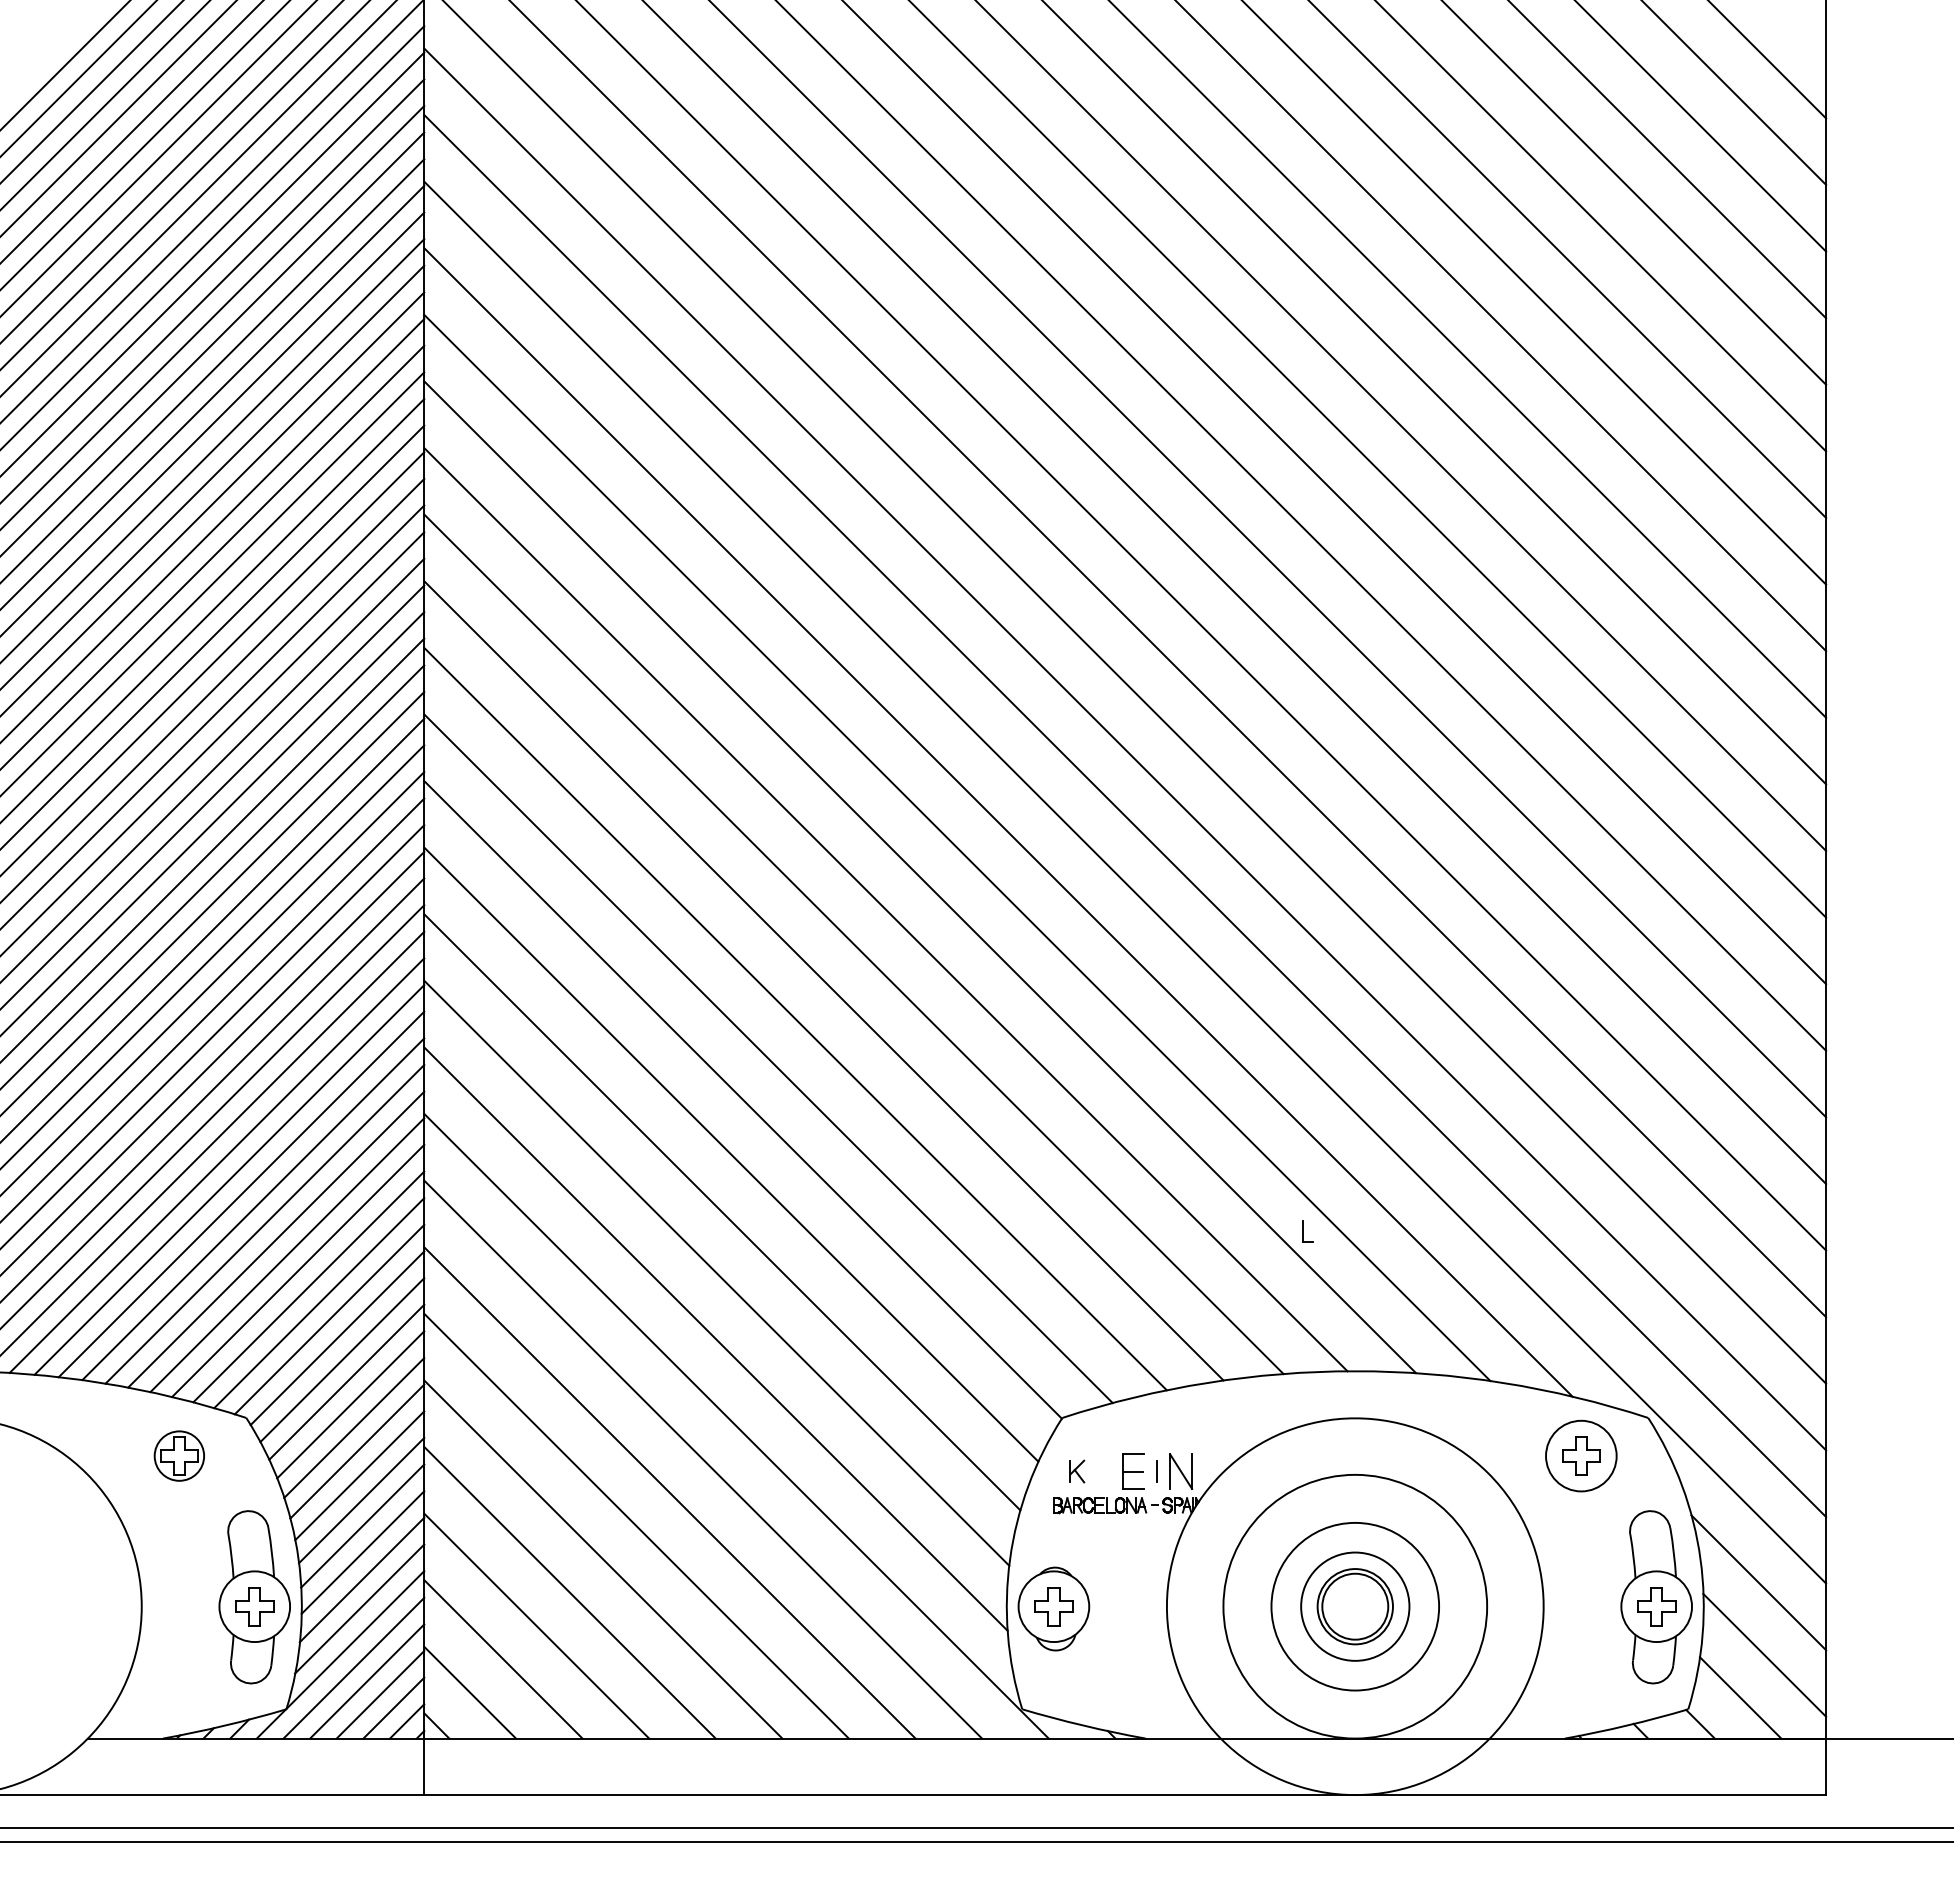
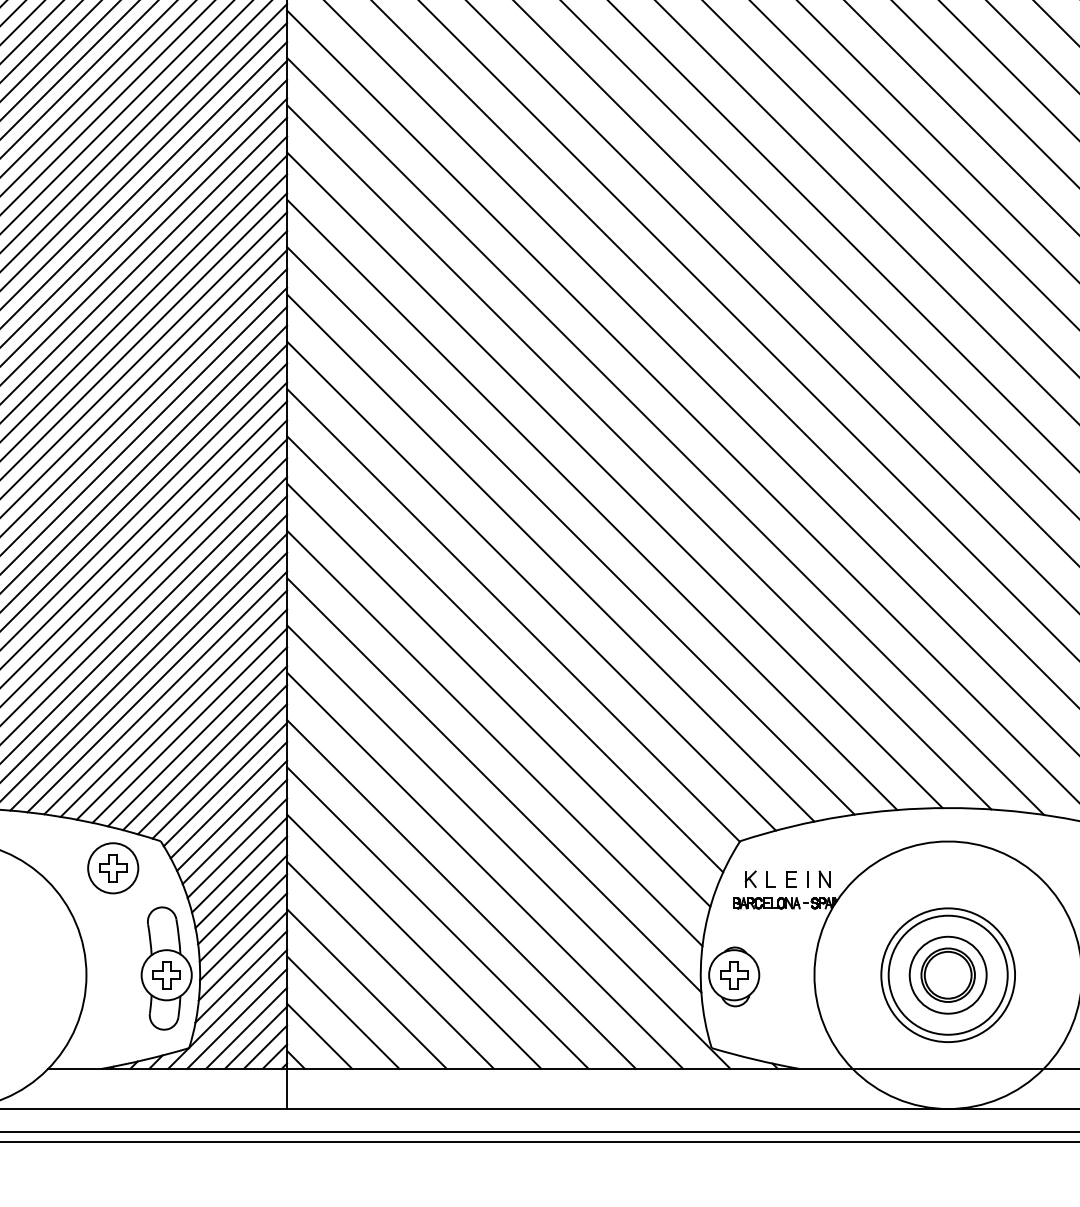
part: (1307, 1231) -> (770, 879), moved
circle: (179, 1455) -> (113, 867), size x1.43
part: (1134, 1471) -> (791, 879), size x0.62
part: (1181, 1471) -> (824, 879), size x0.62
circle: (1355, 1606) -> (948, 975), size x0.71

